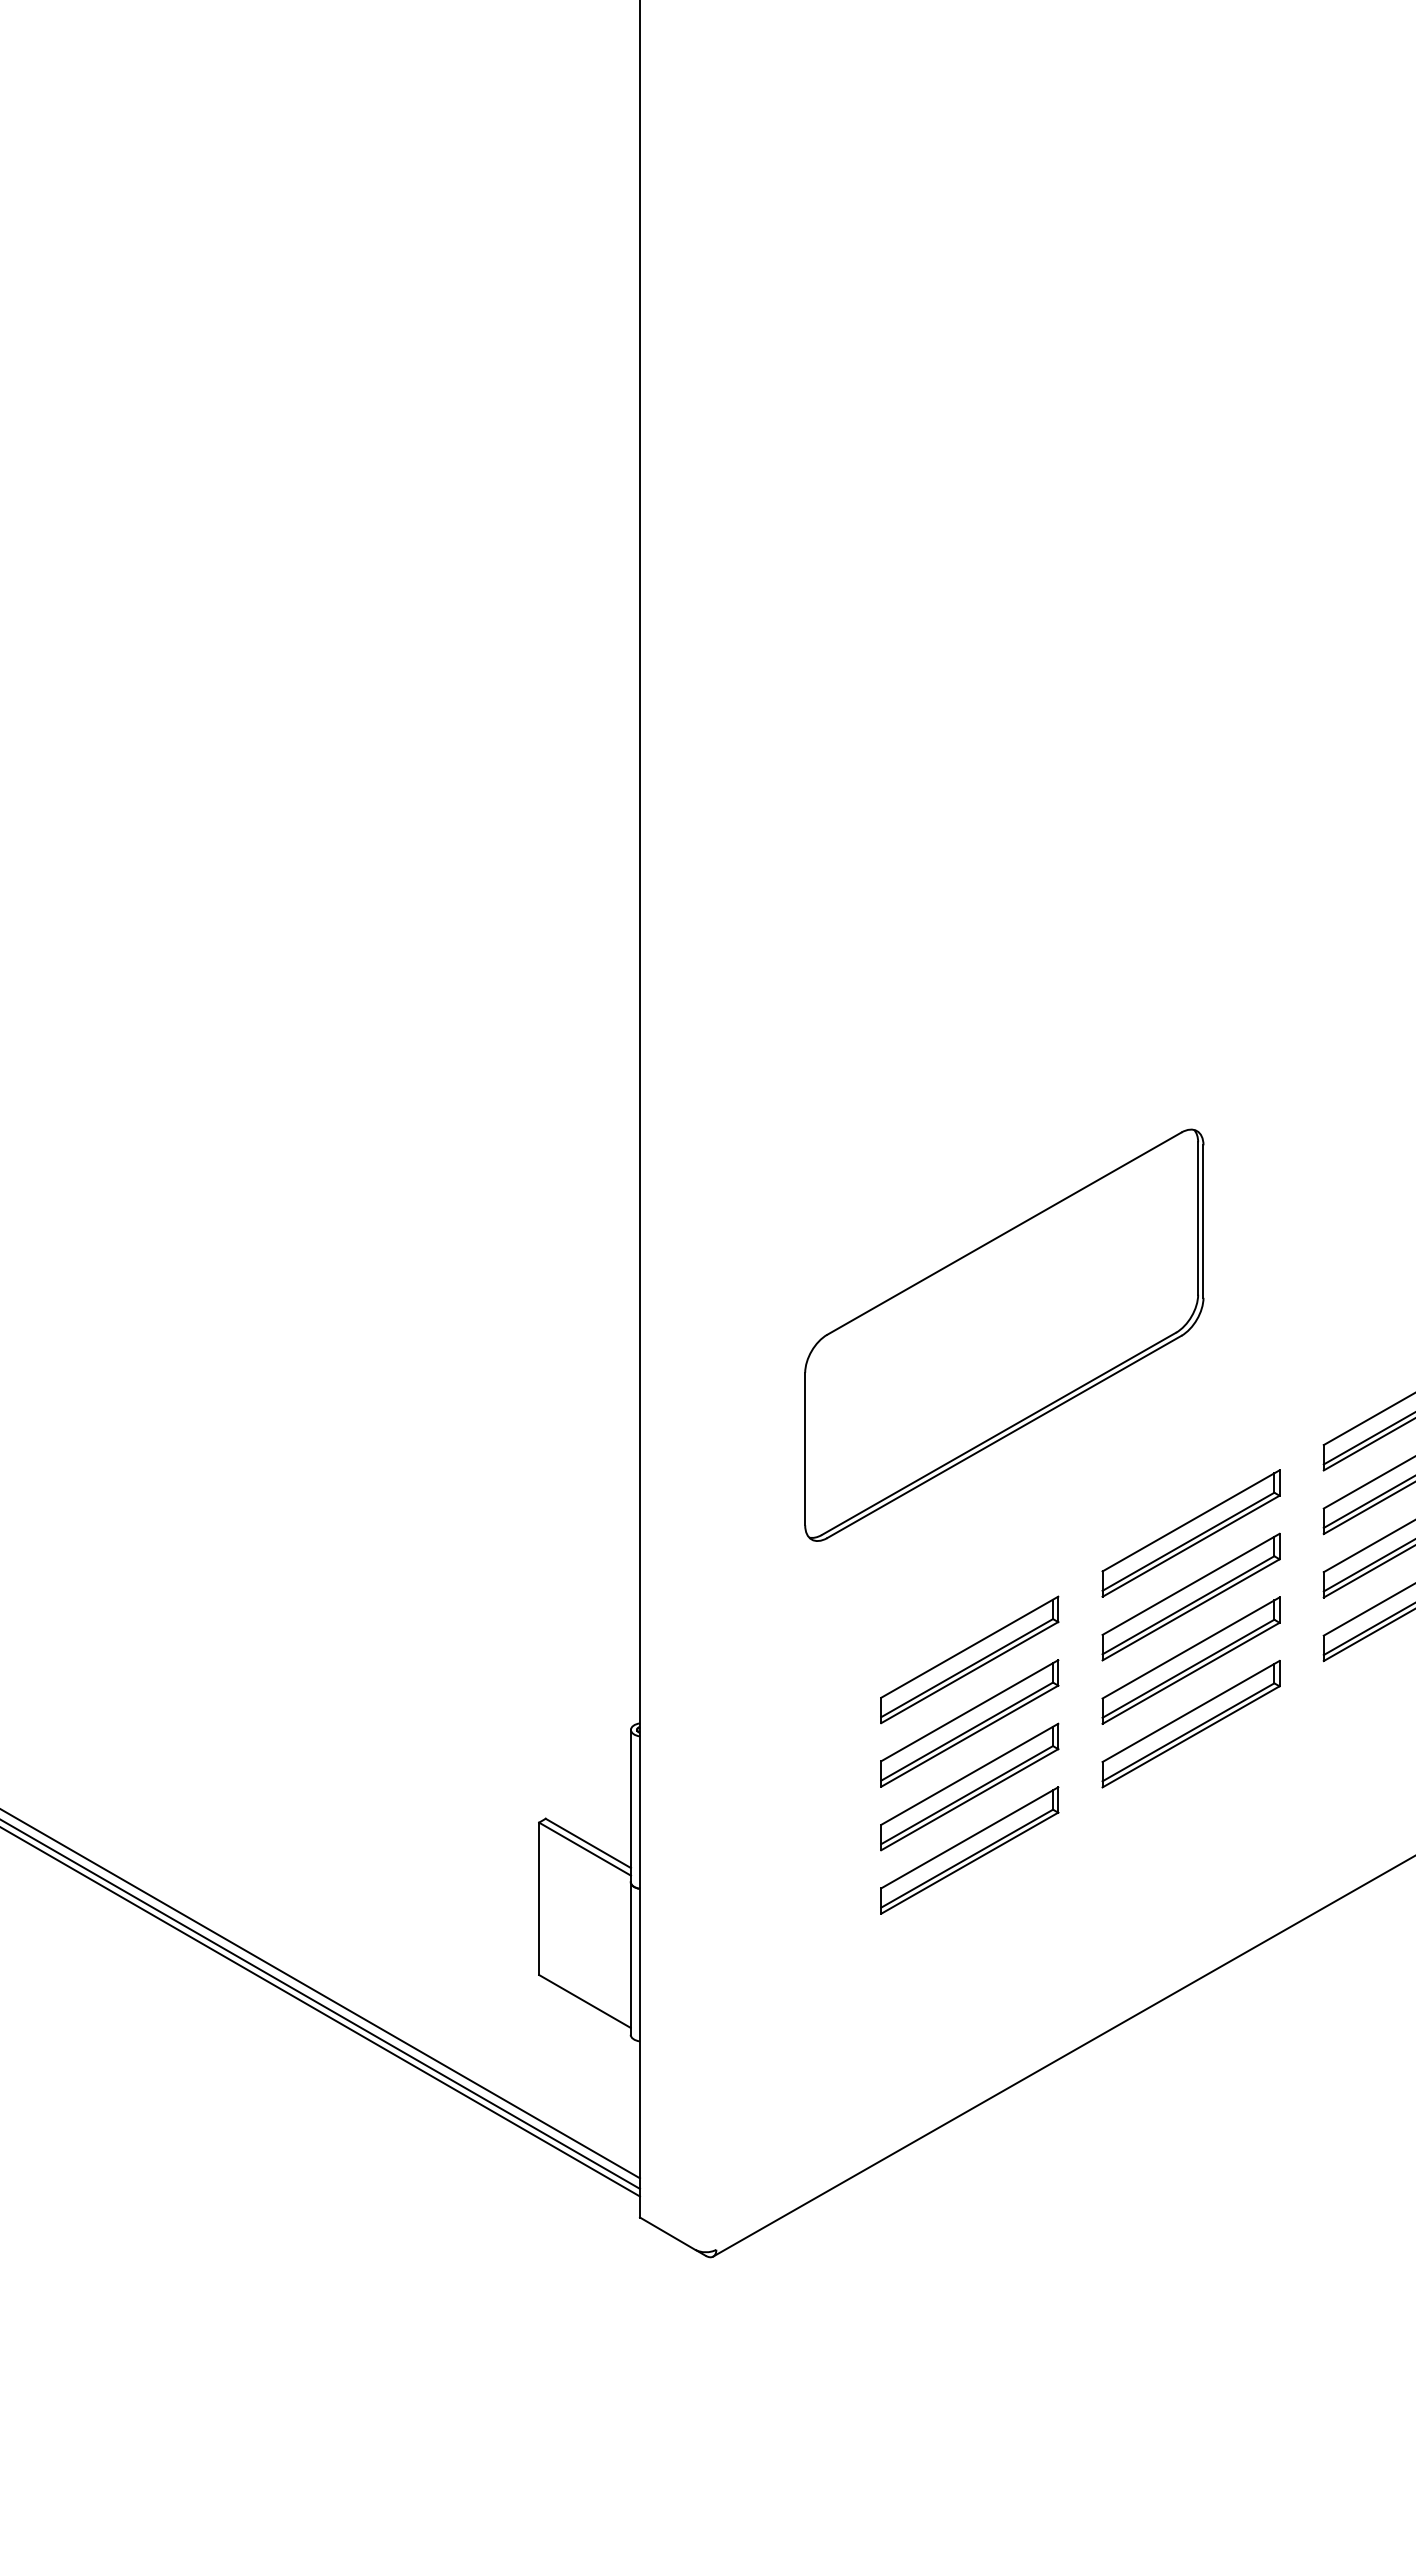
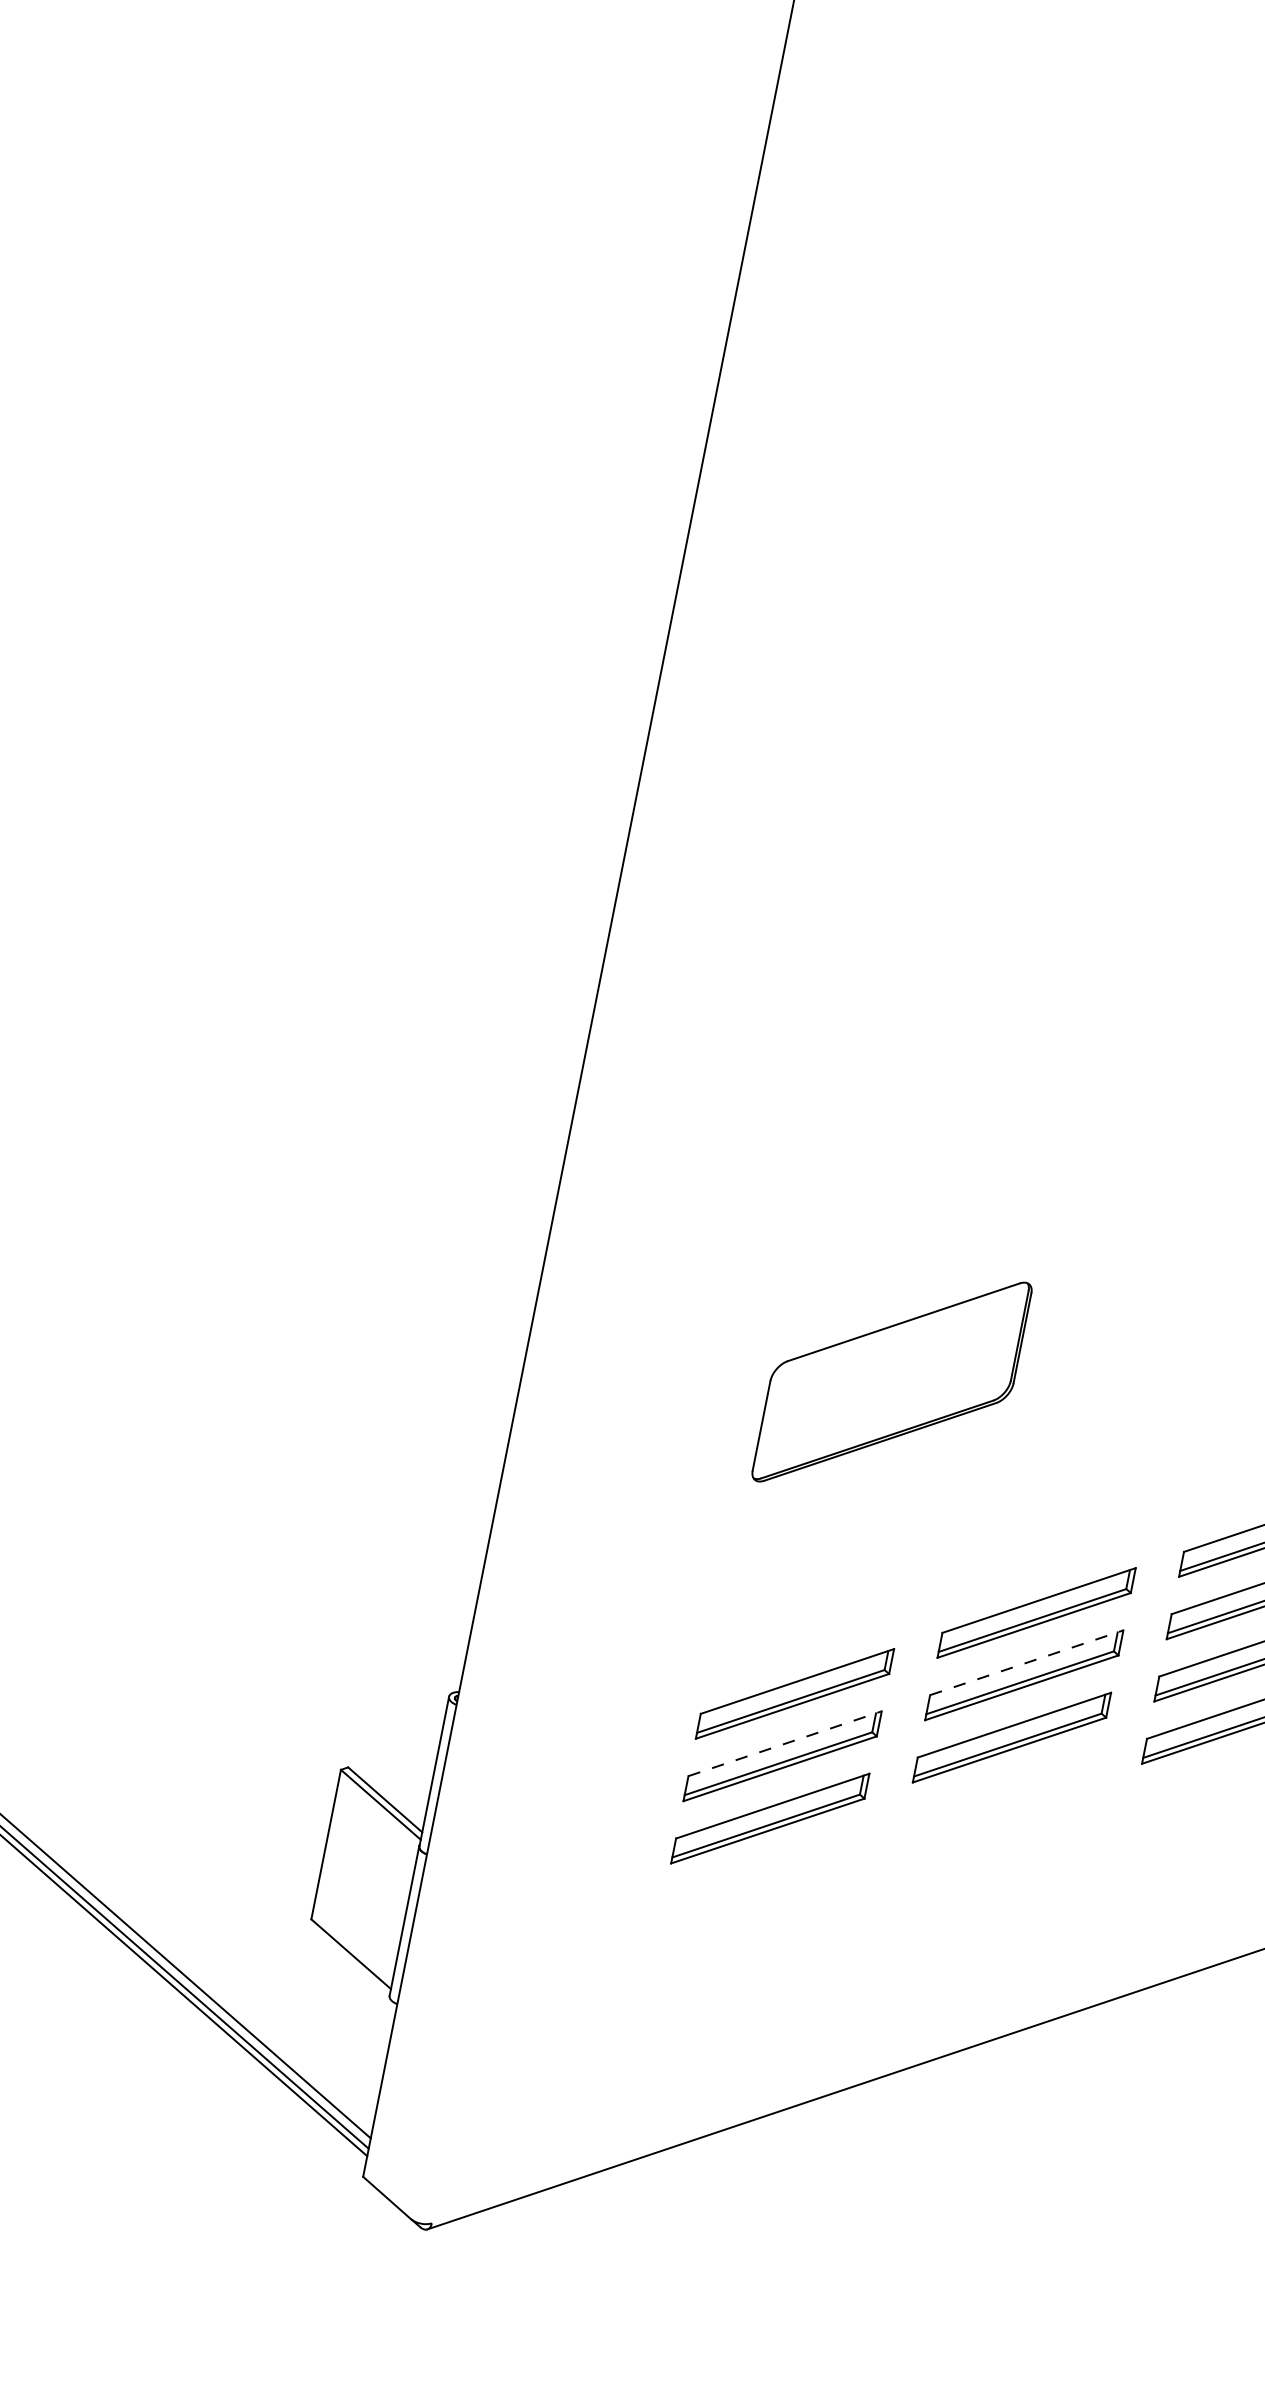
part: (1004, 1334) -> (892, 1381), size x0.6
line: (1191, 1584) -> (1027, 1662), solid -> dashed
line: (969, 1710) -> (784, 1743), solid -> dashed
part: (1190, 1723) -> (999, 1799), removed
part: (969, 1850) -> (757, 1880), removed

